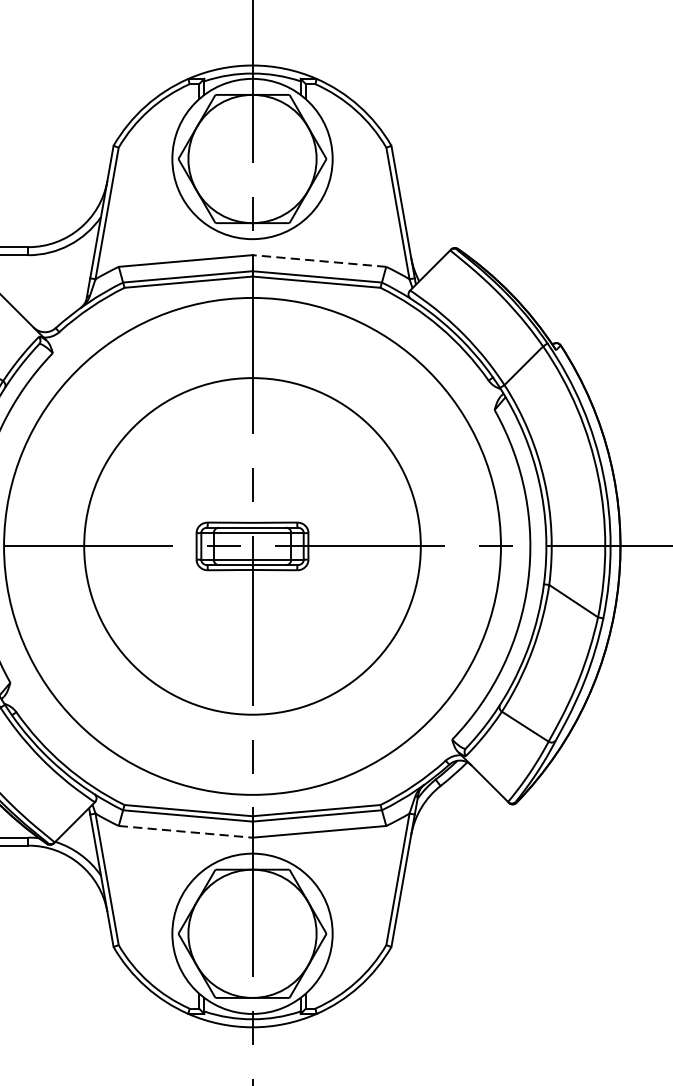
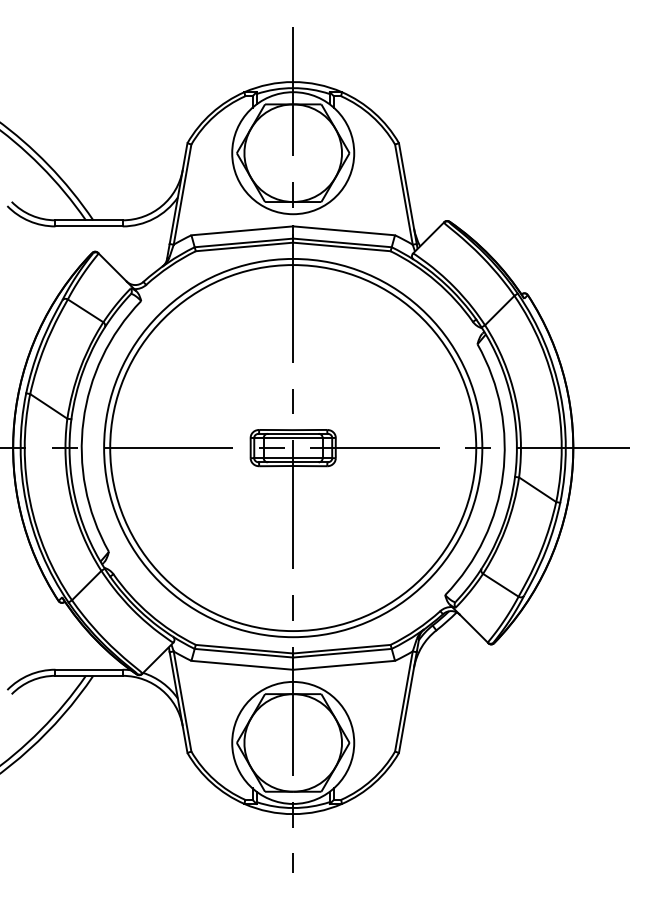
line: (318, 260) -> (343, 230), dashed -> solid
circle: (252, 546) -> (293, 448), size x1.43
line: (185, 832) -> (242, 665), dashed -> solid

